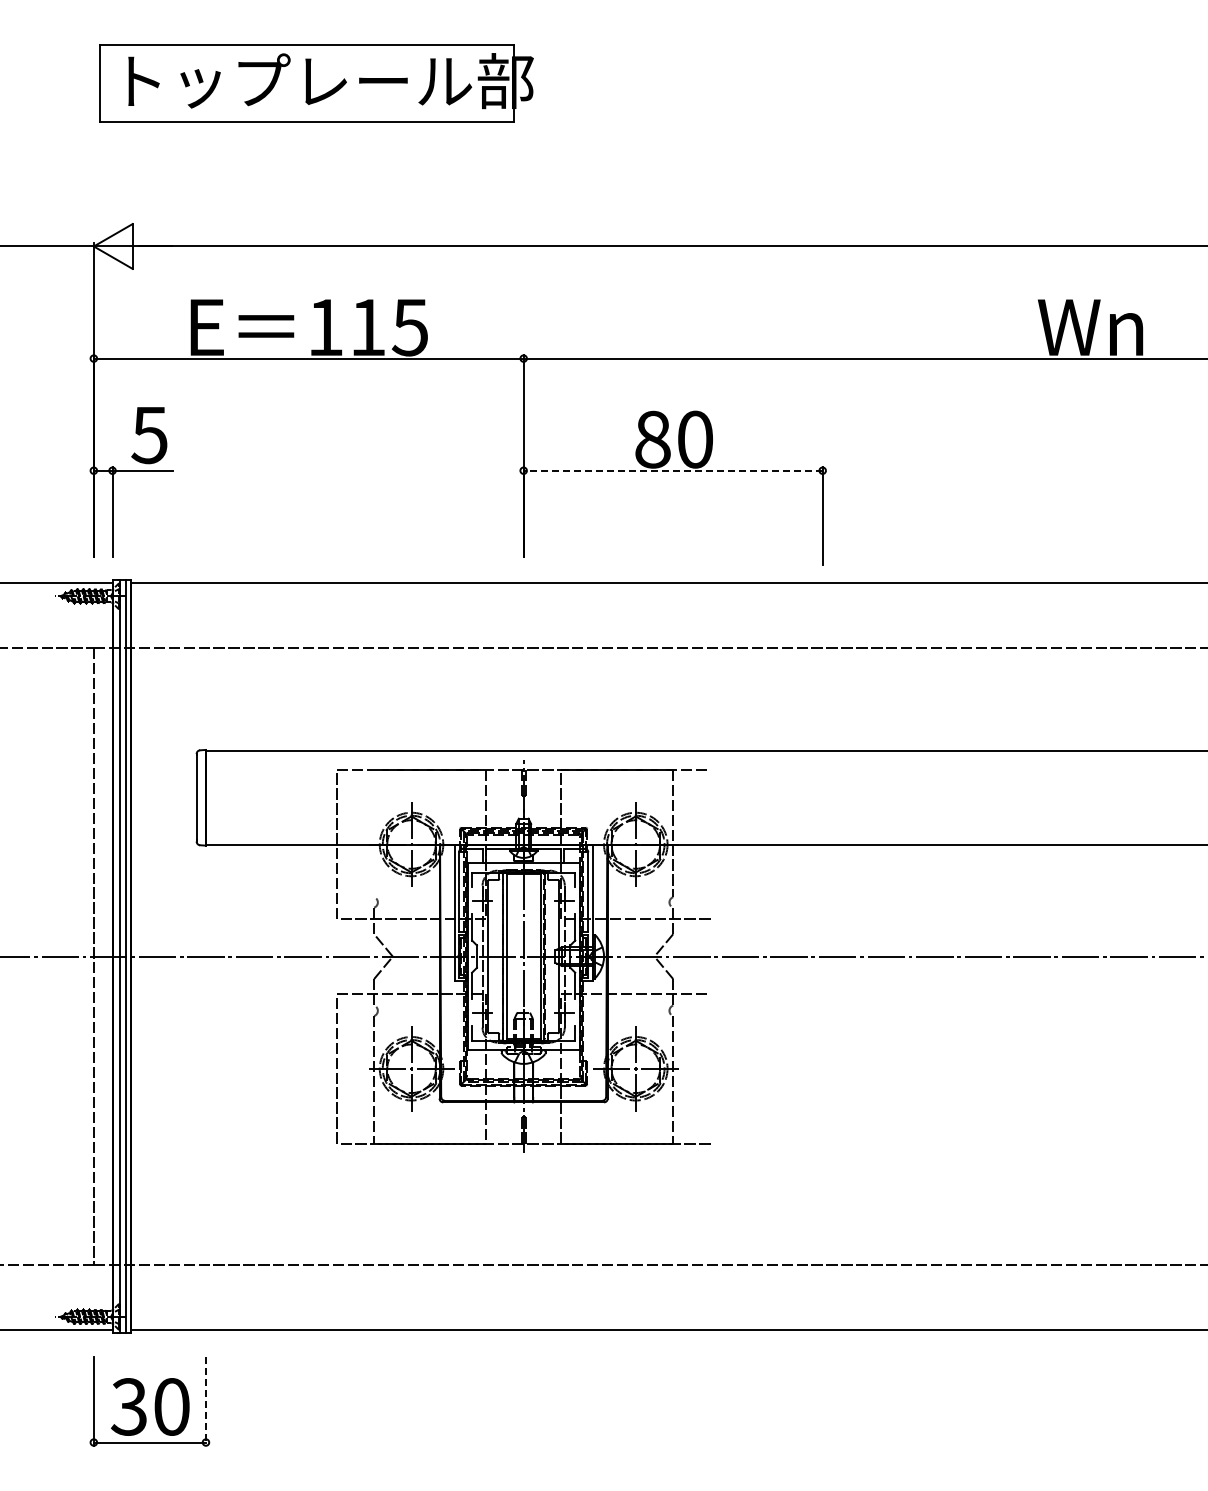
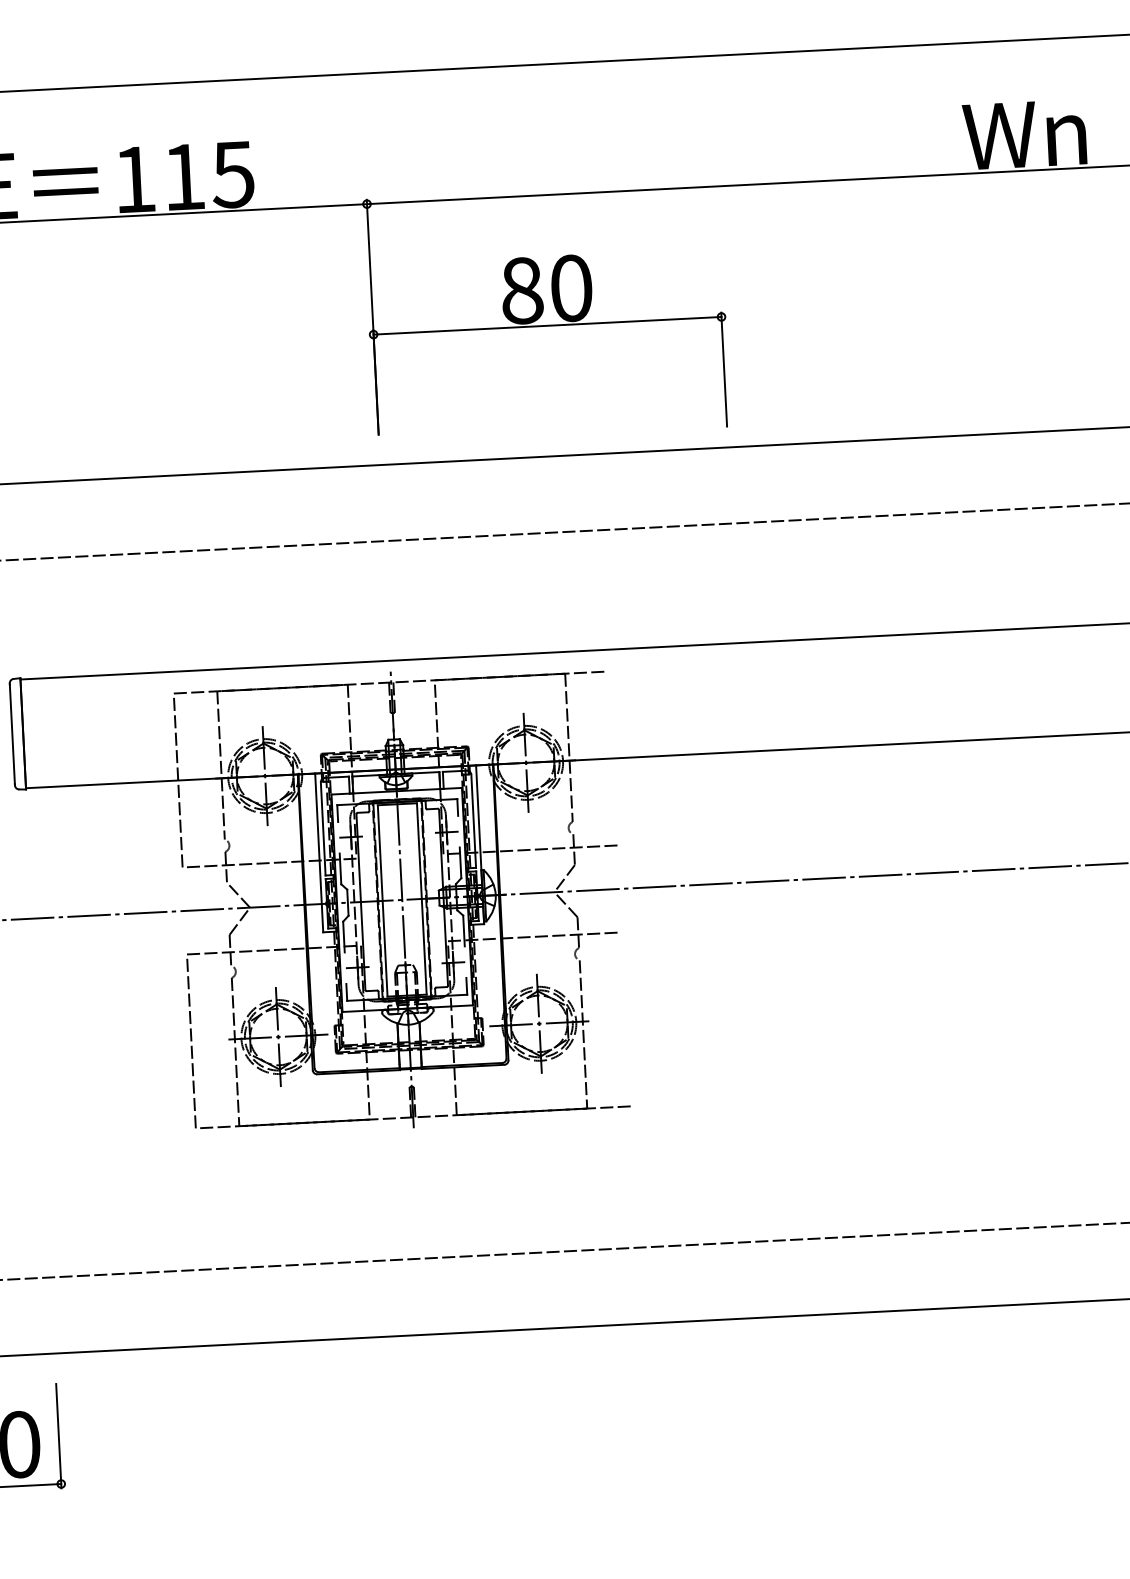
line: (673, 470) -> (547, 325), dashed -> solid
line: (374, 833) -> (221, 765), added
line: (205, 1401) -> (58, 1436), dashed -> solid

